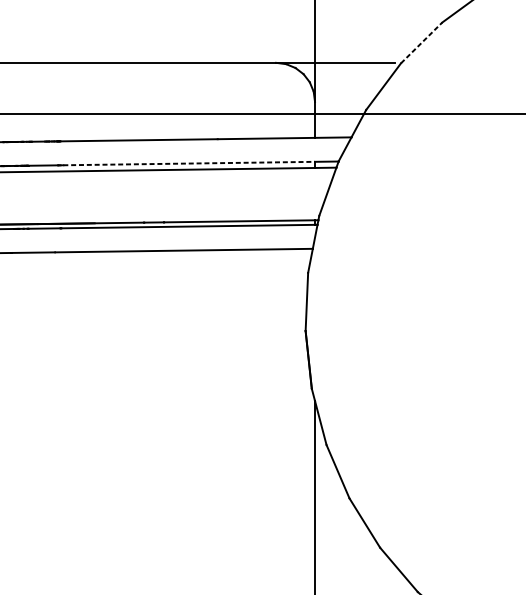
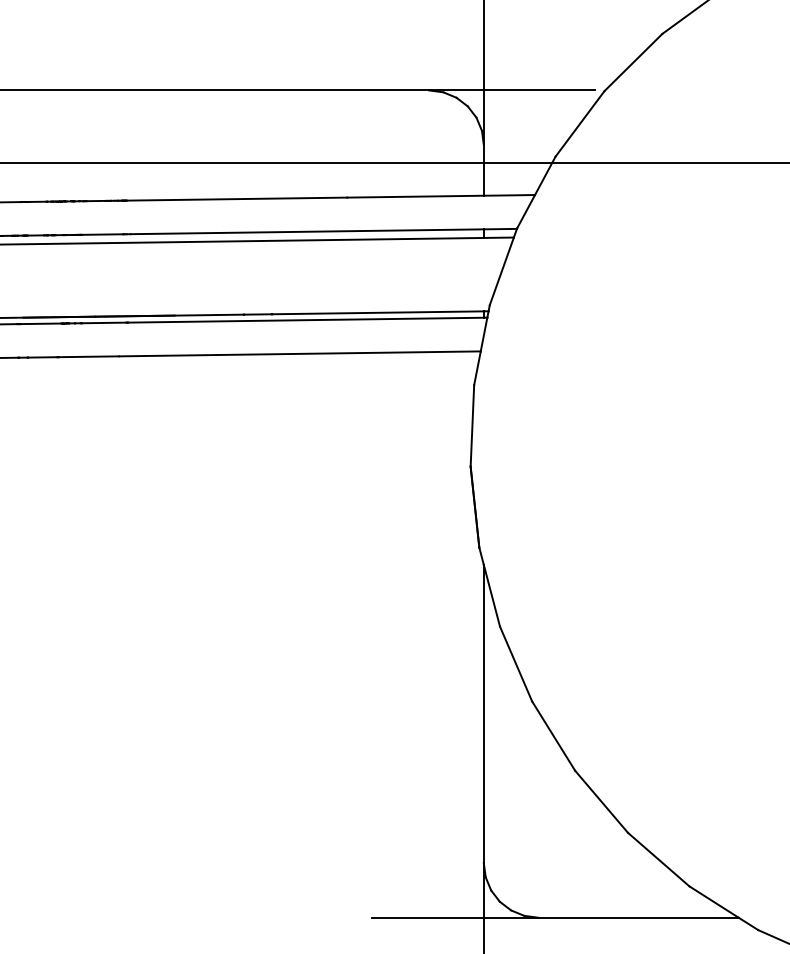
line: (421, 42) -> (633, 62), dashed -> solid
line: (189, 163) -> (307, 231), dashed -> solid

